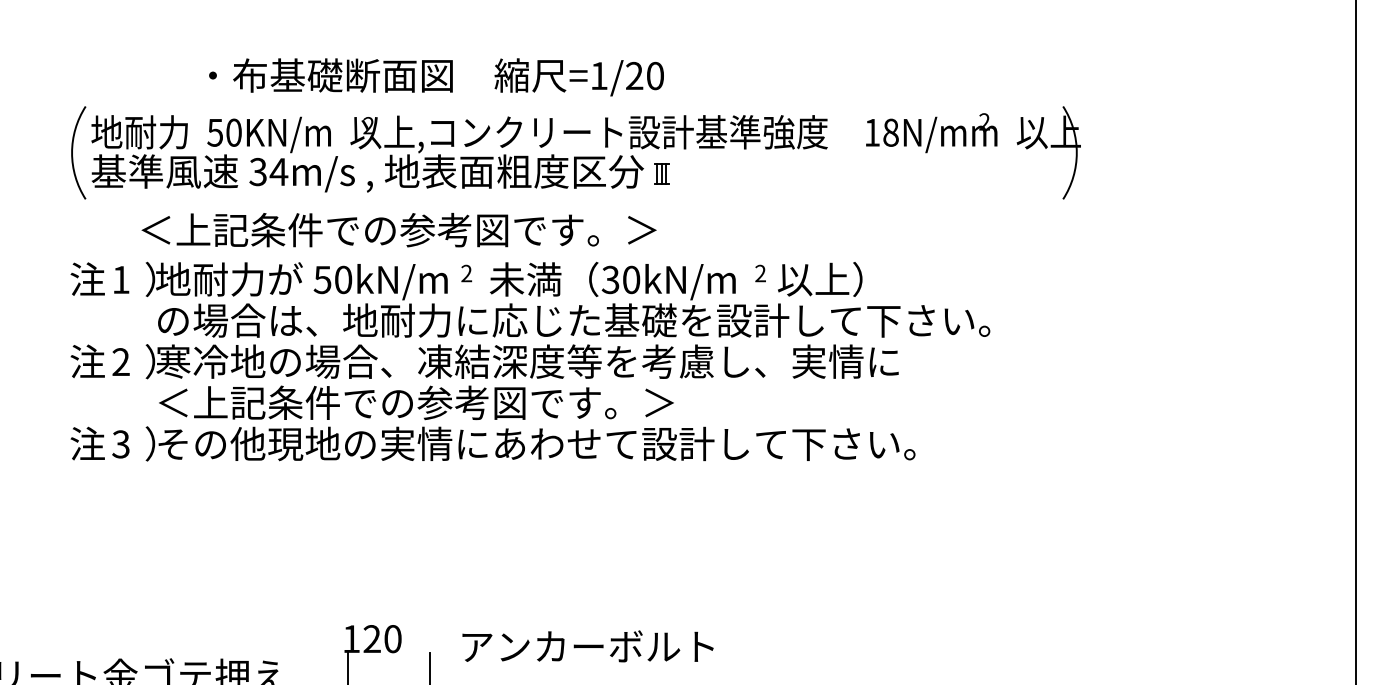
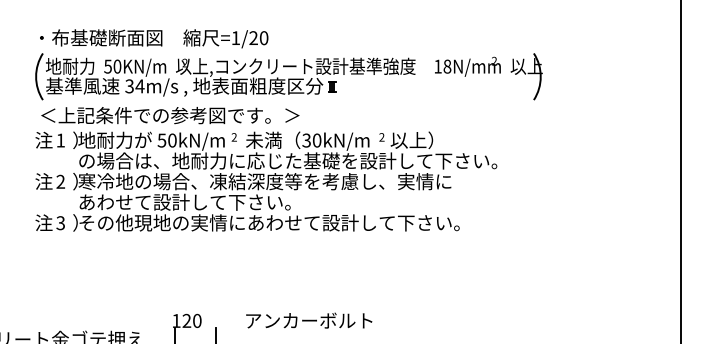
text: (437, 76) -> (154, 38), moved
text: (399, 230) -> (170, 115), moved
text: (415, 401) -> (208, 201), ＜上記条件での参考図です。＞ -> あわせて設計して下さい。
text: (588, 646) -> (309, 320), moved

